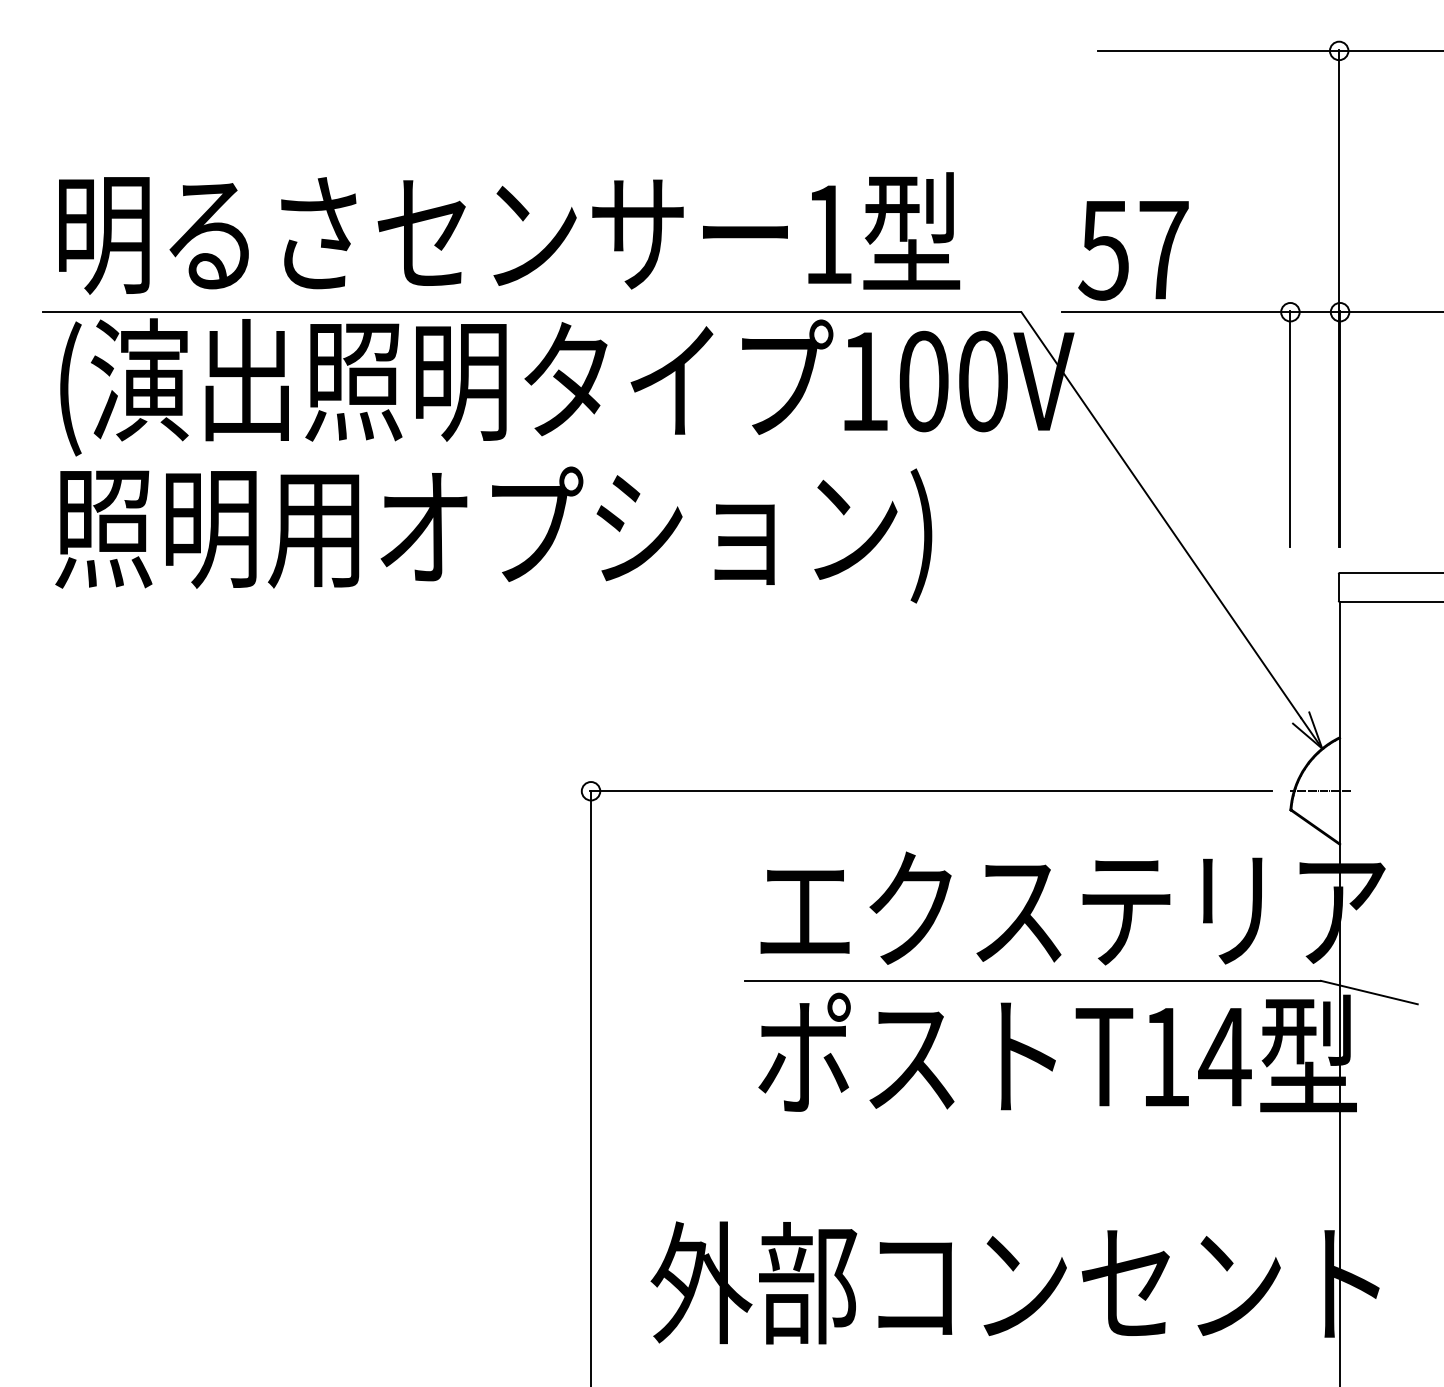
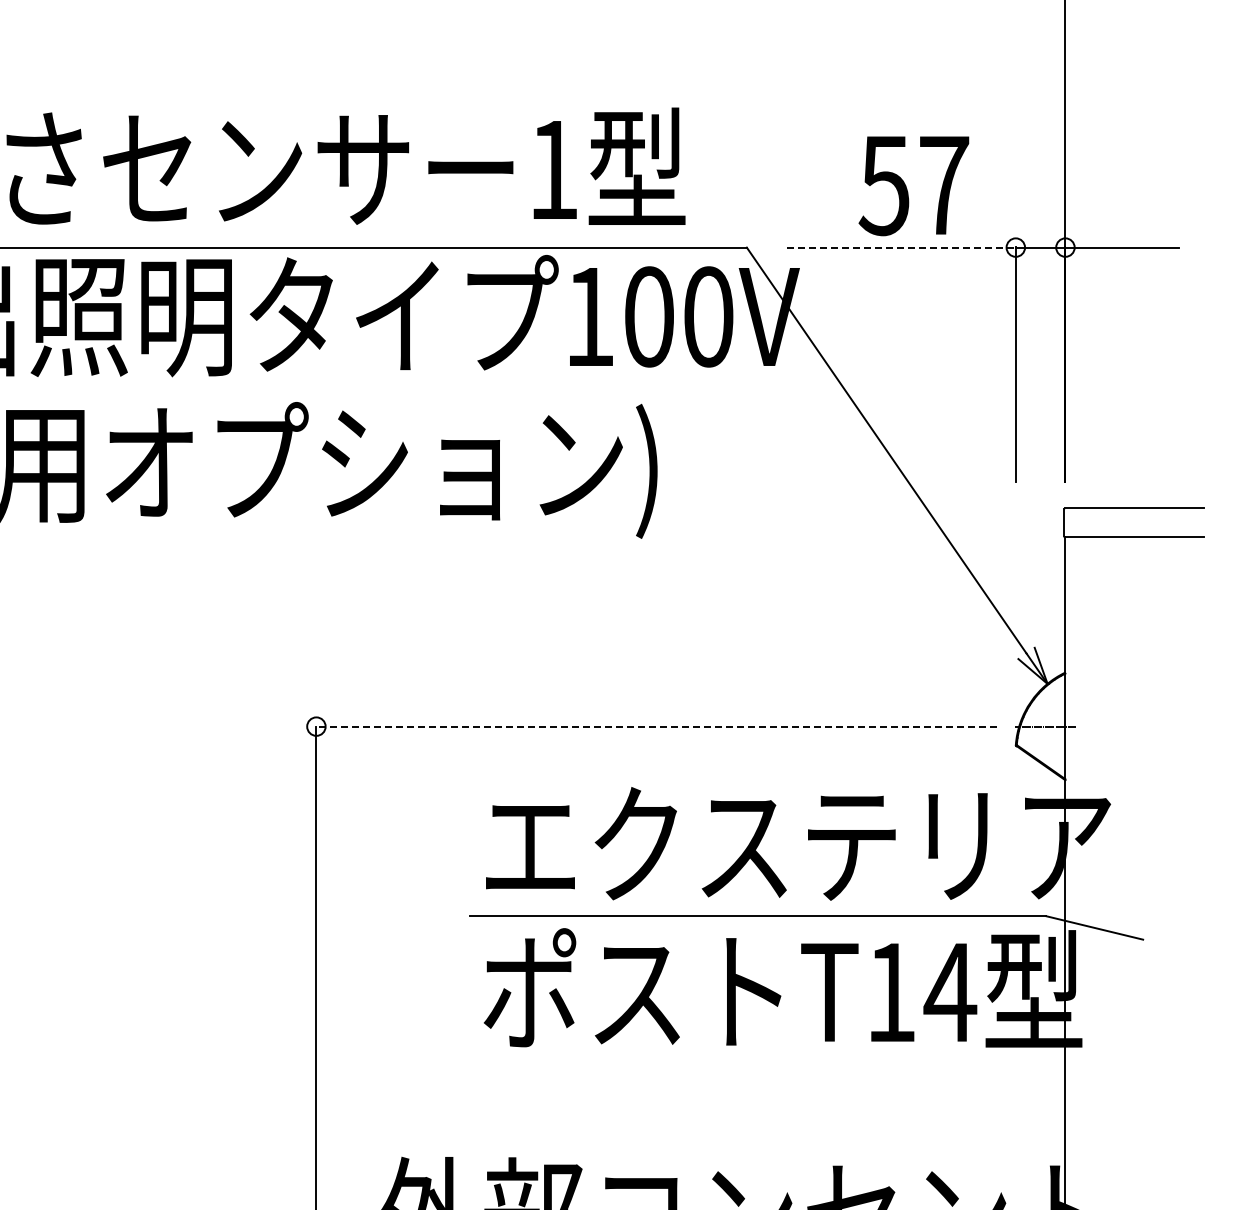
text: (1133, 250) -> (913, 185), moved
line: (1176, 312) -> (901, 247), solid -> dashed
line: (930, 791) -> (655, 726), solid -> dashed

